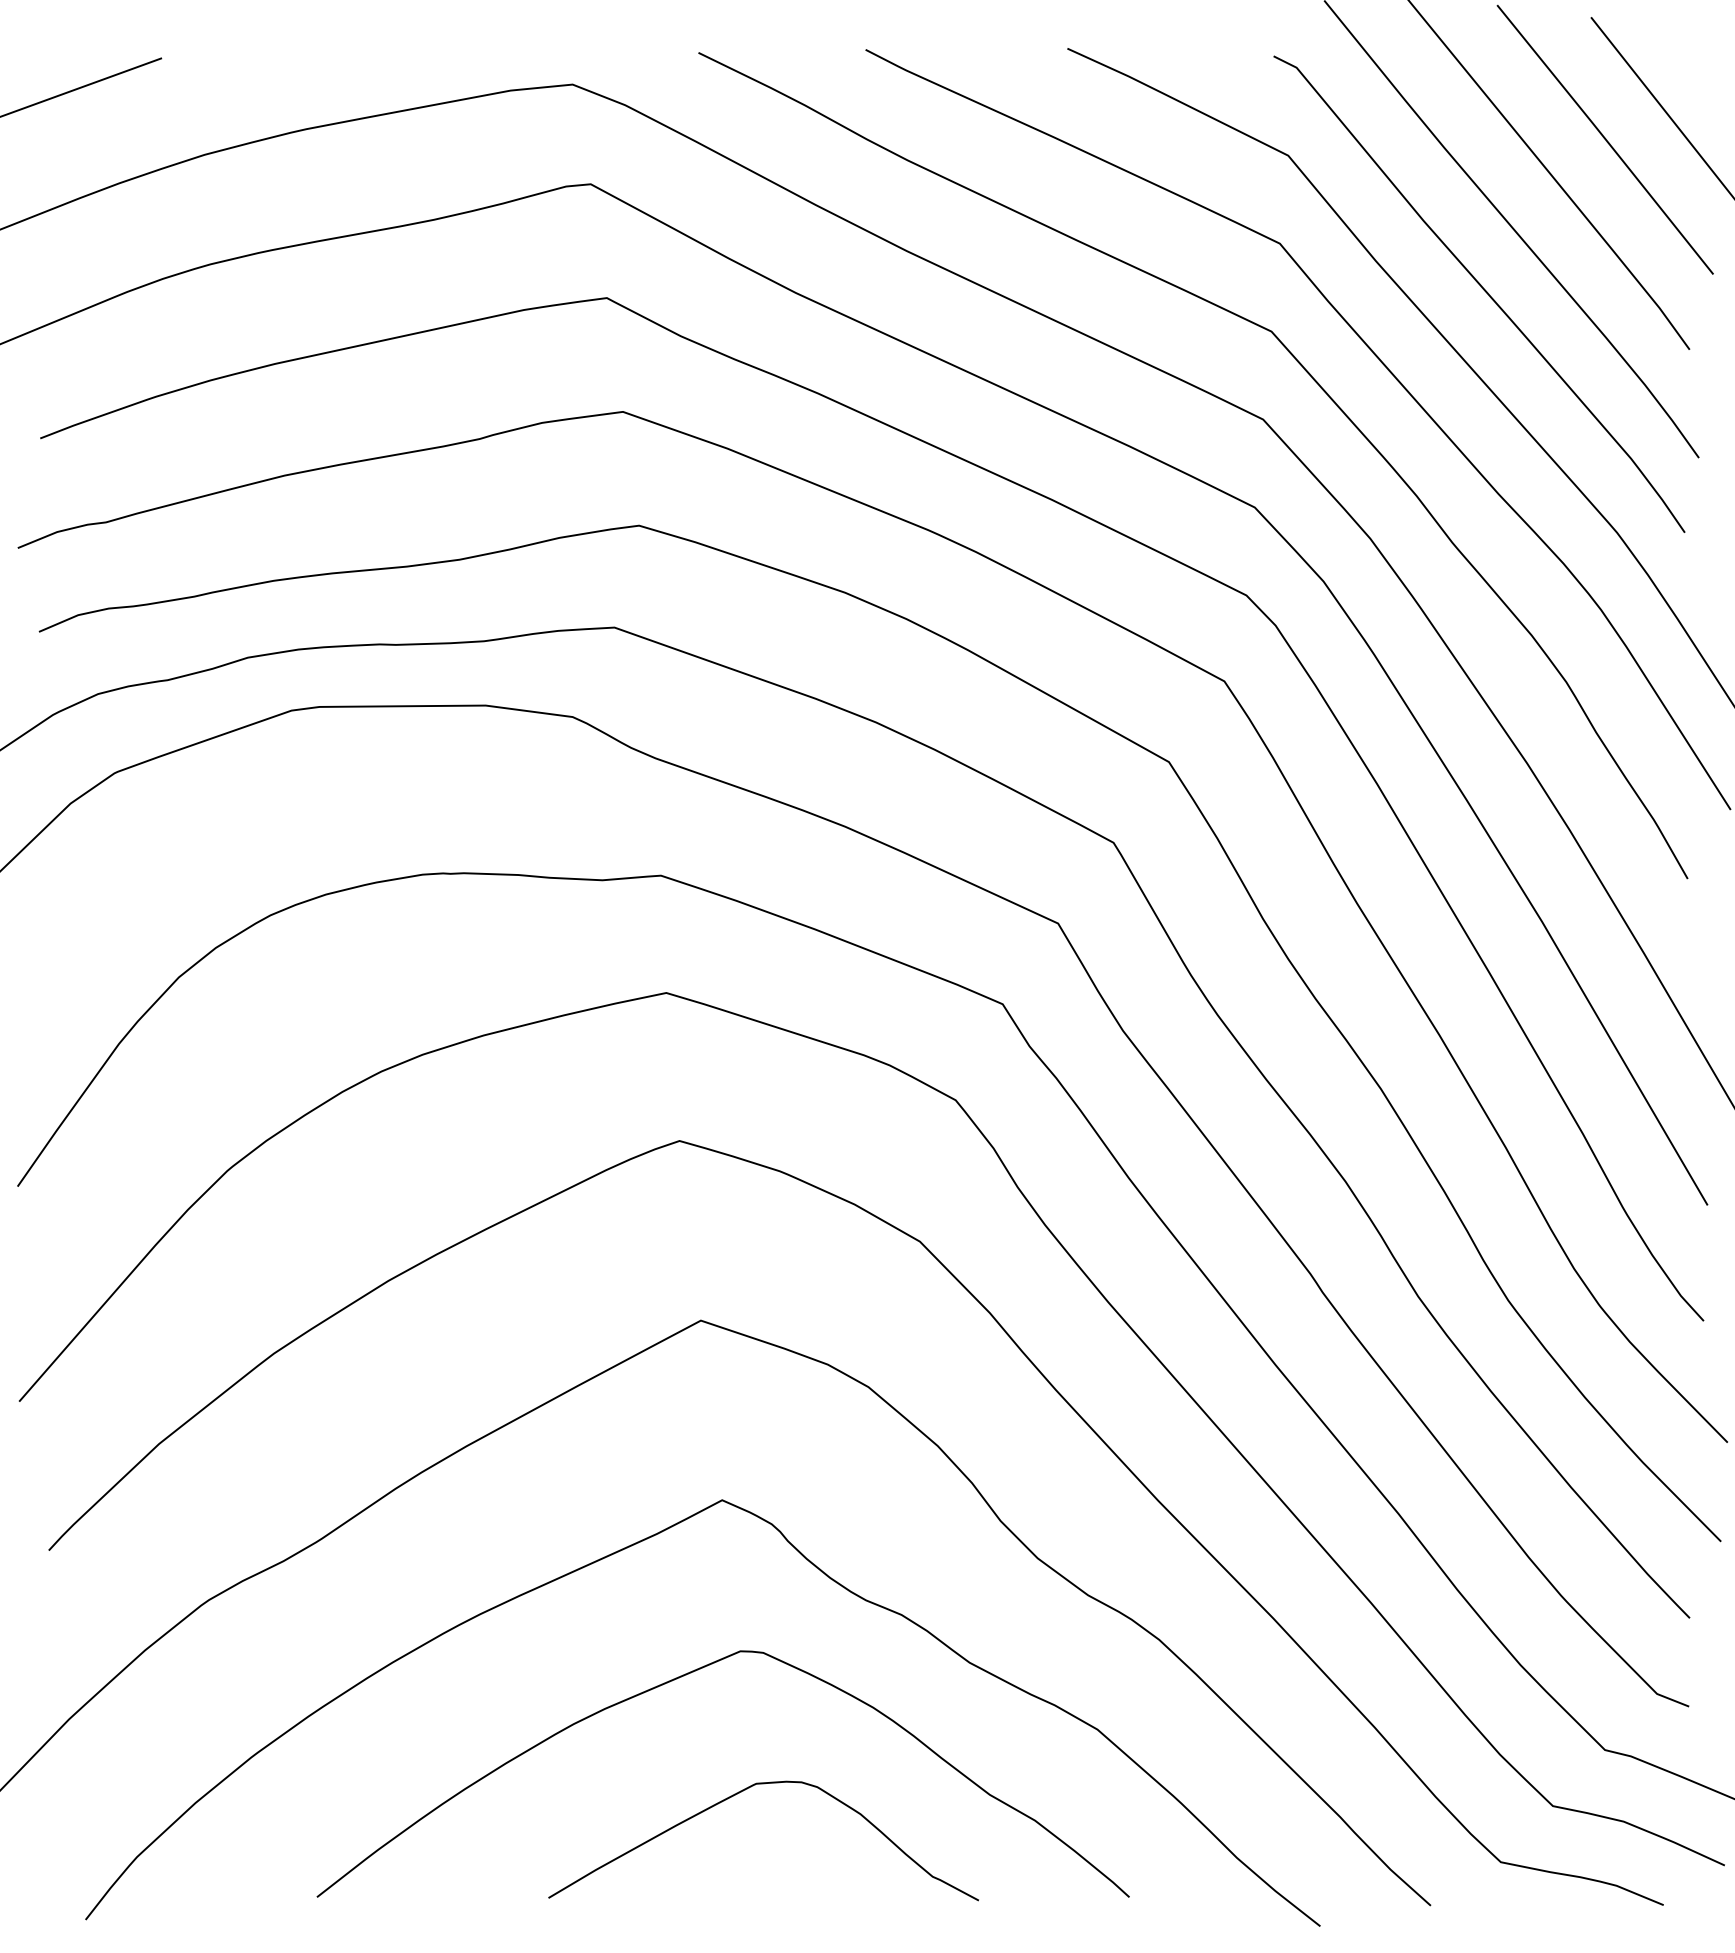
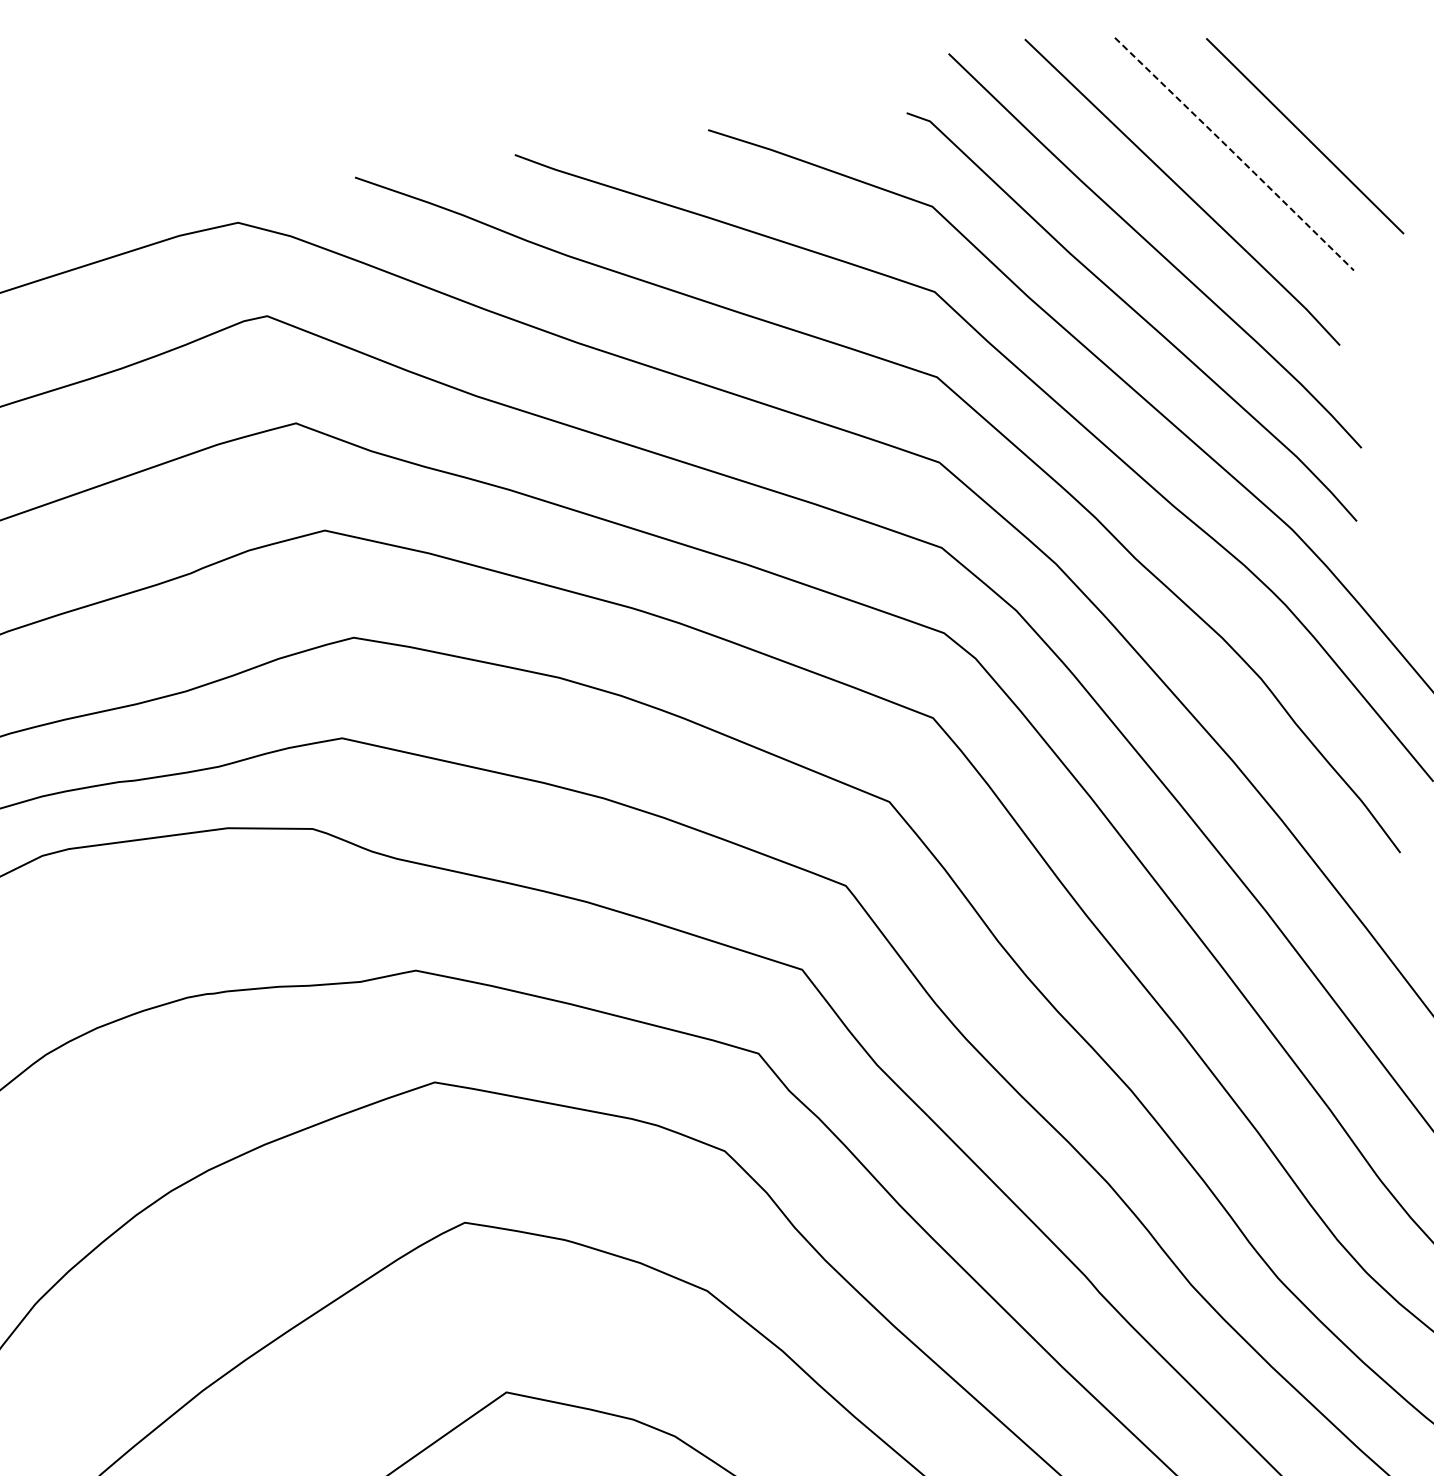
line: (1606, 139) -> (1235, 153), solid -> dashed

